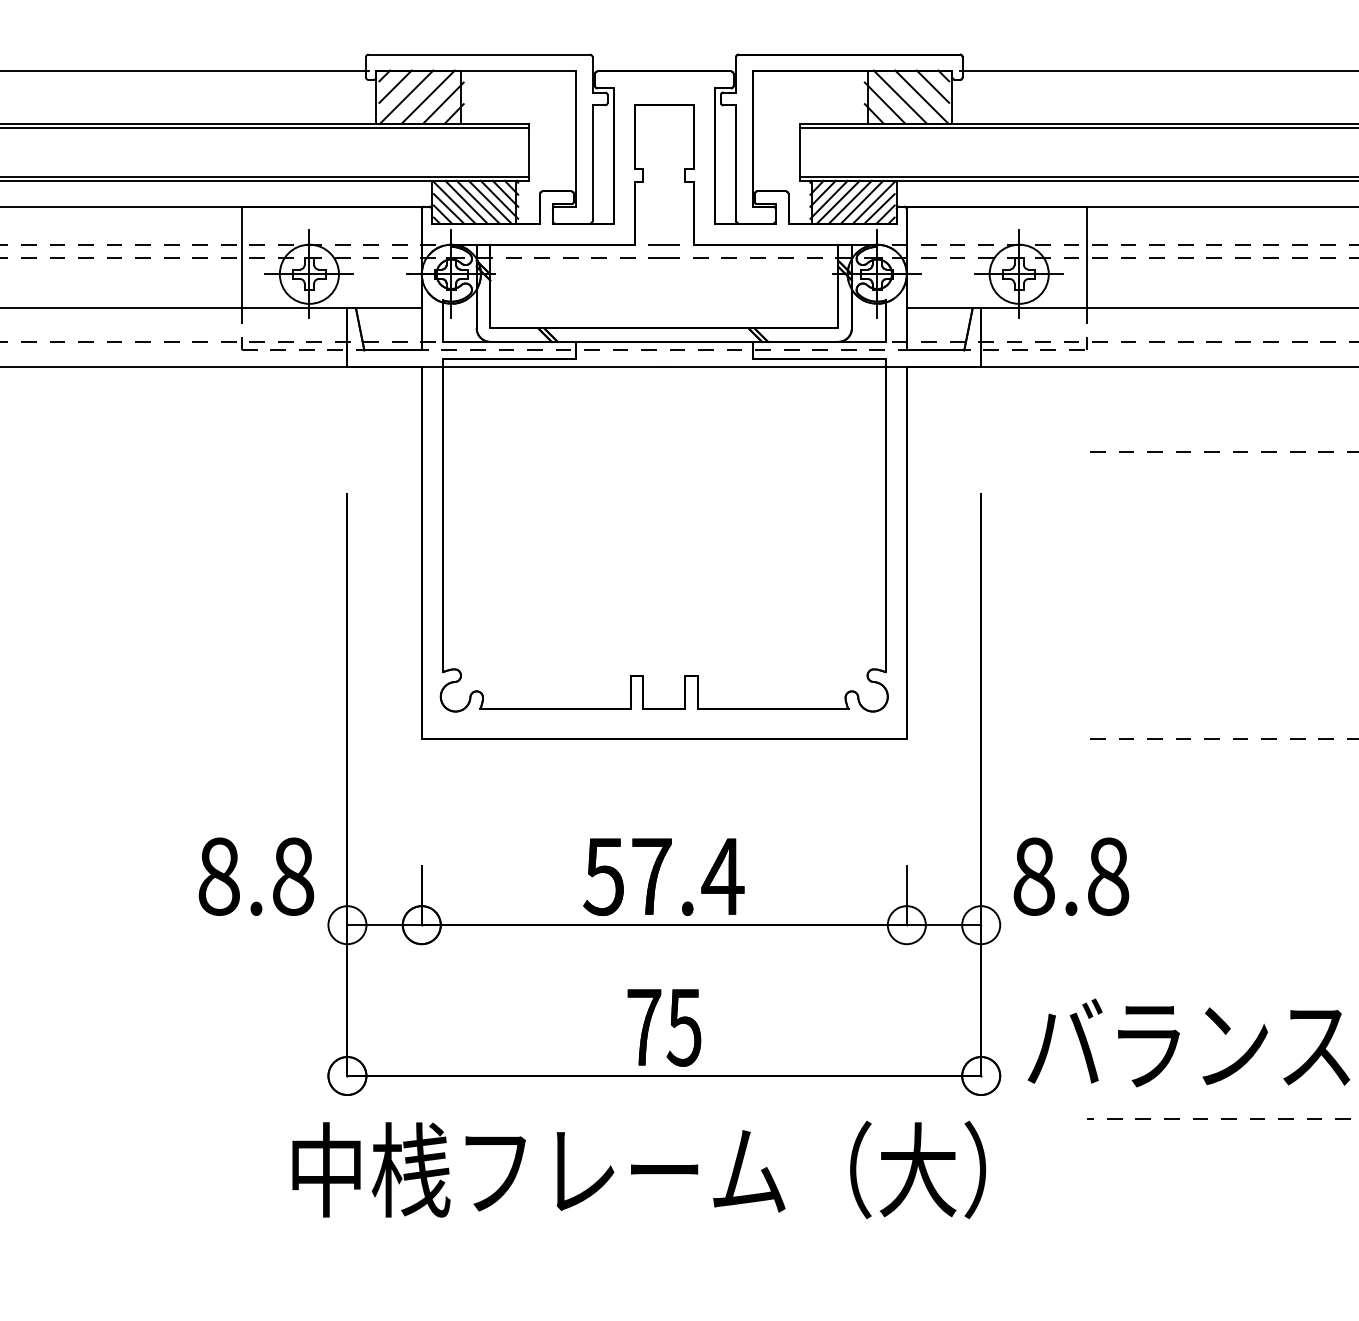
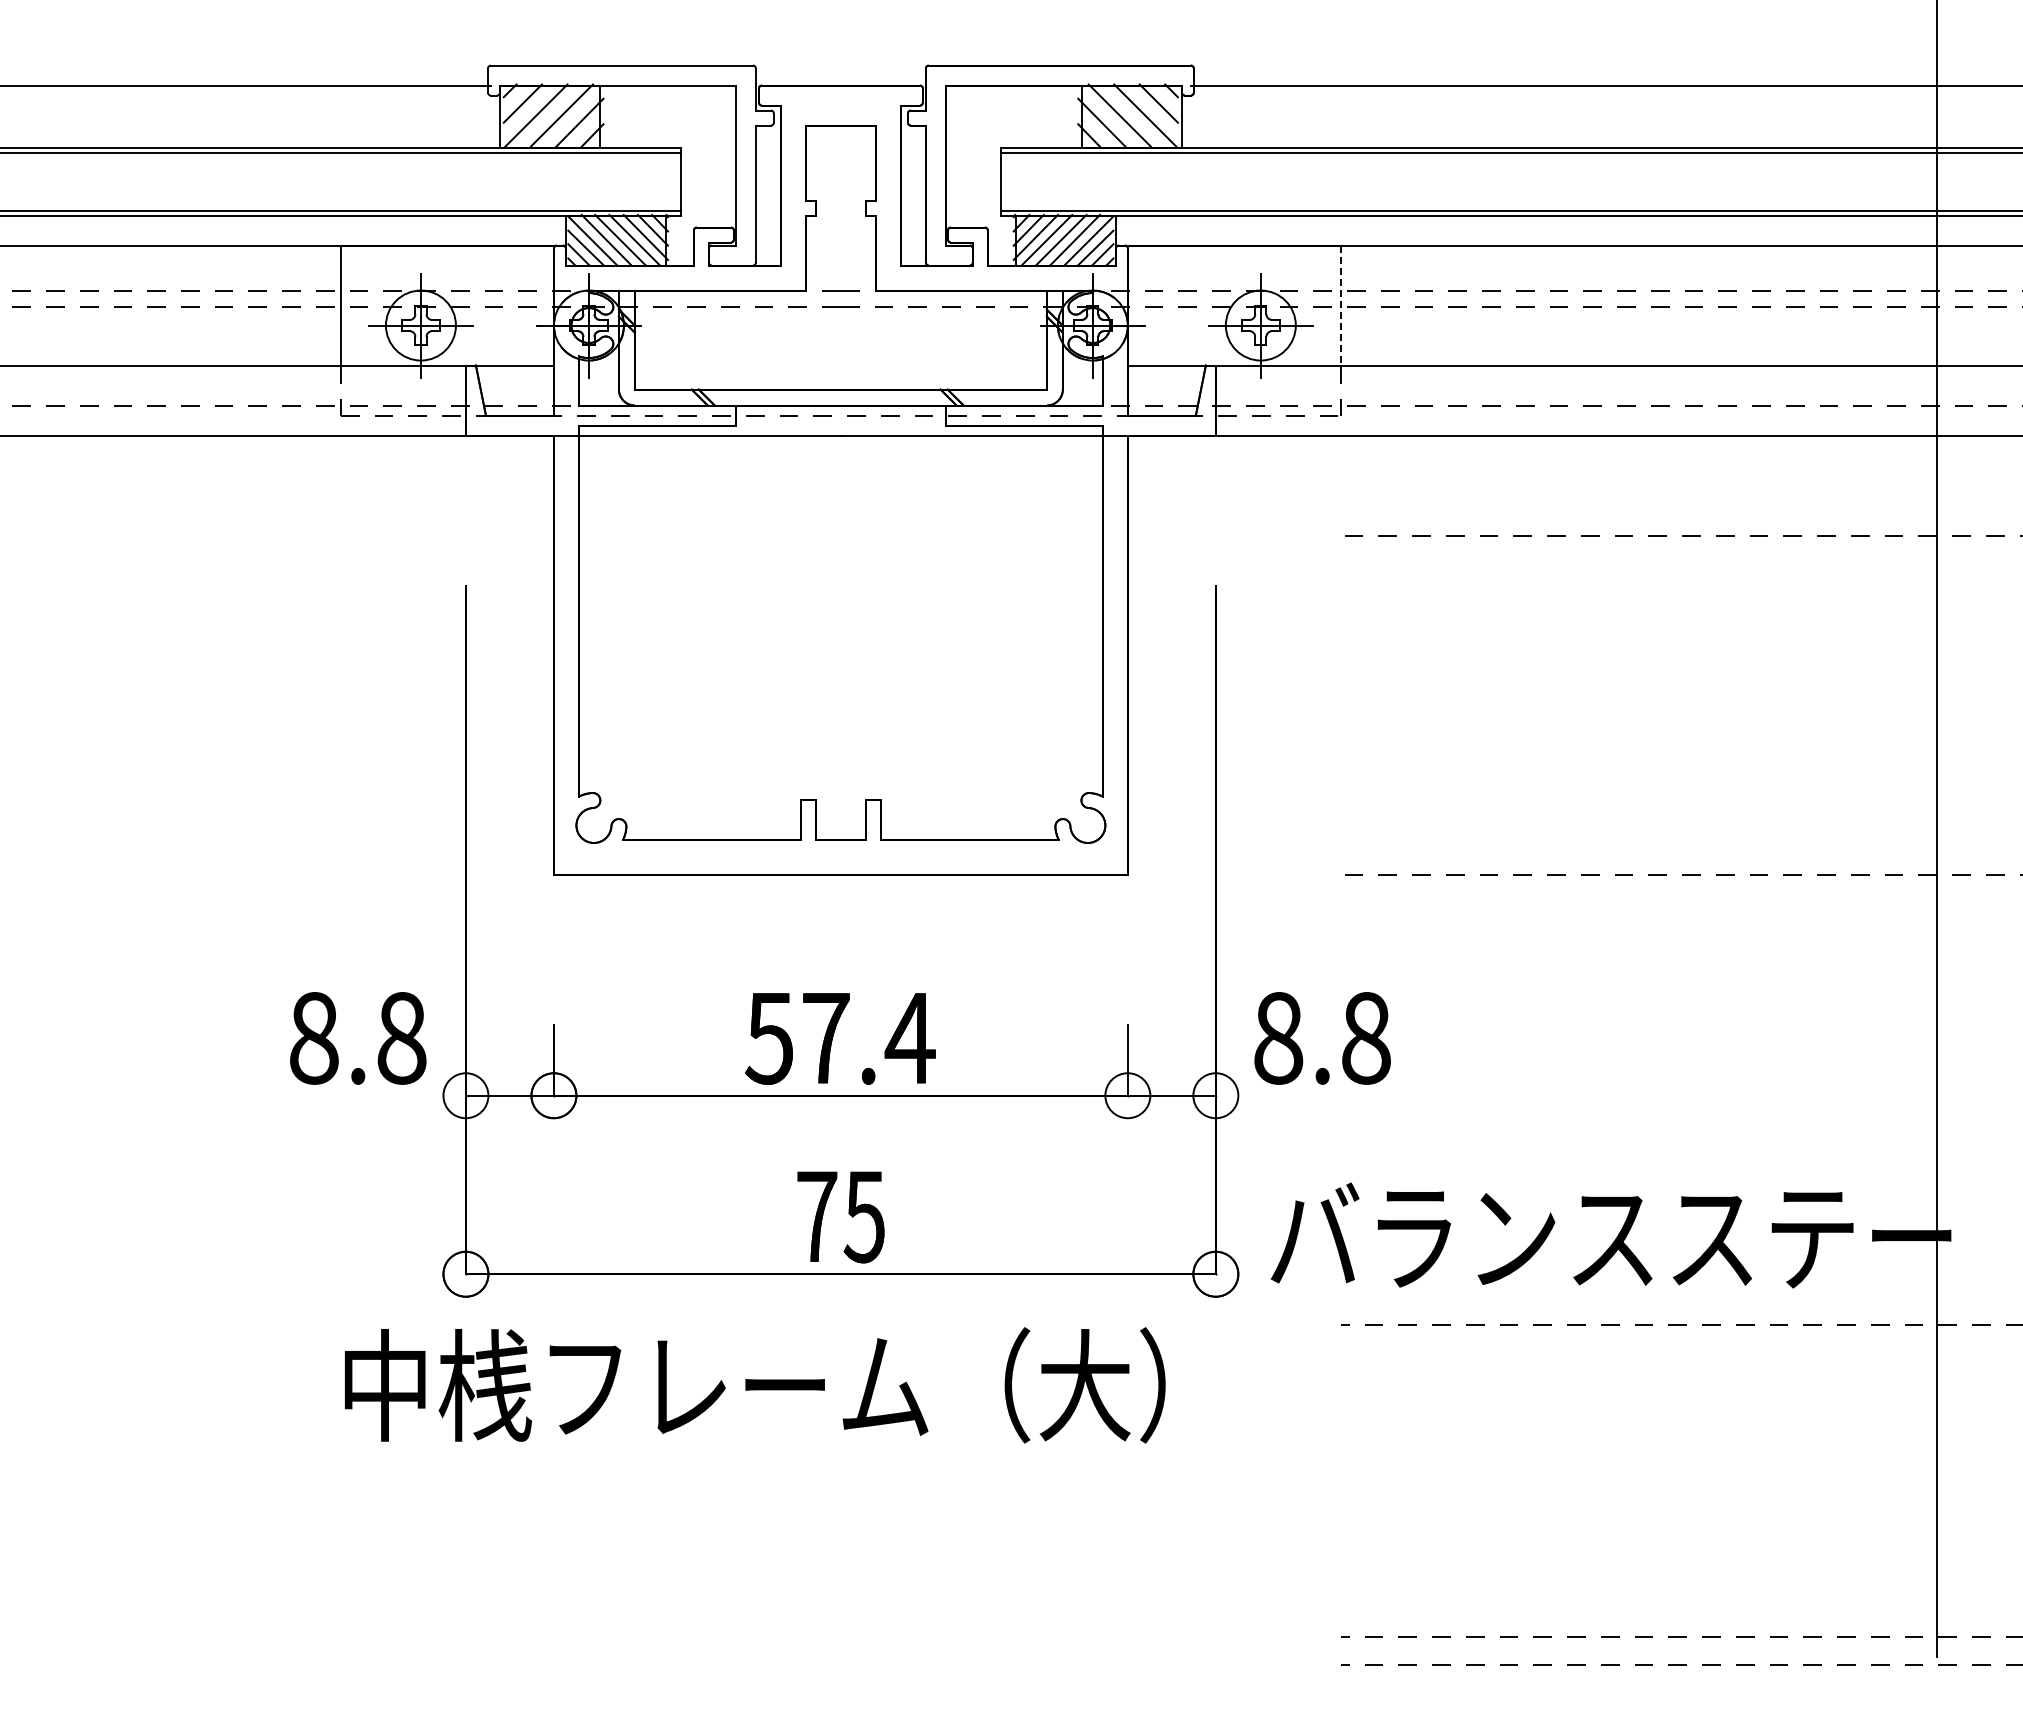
line: (1086, 257) -> (1340, 305), solid -> dashed
text: (639, 1170) -> (755, 1385), moved

